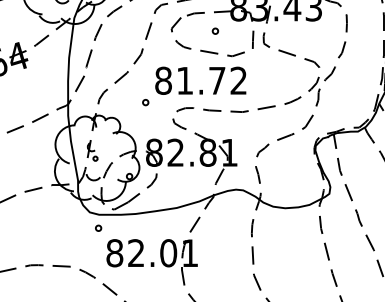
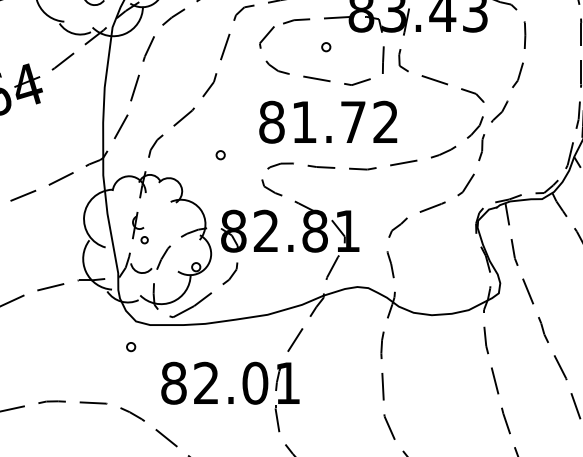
text: (200, 80) -> (327, 121), moved
part: (98, 227) -> (131, 345), moved

